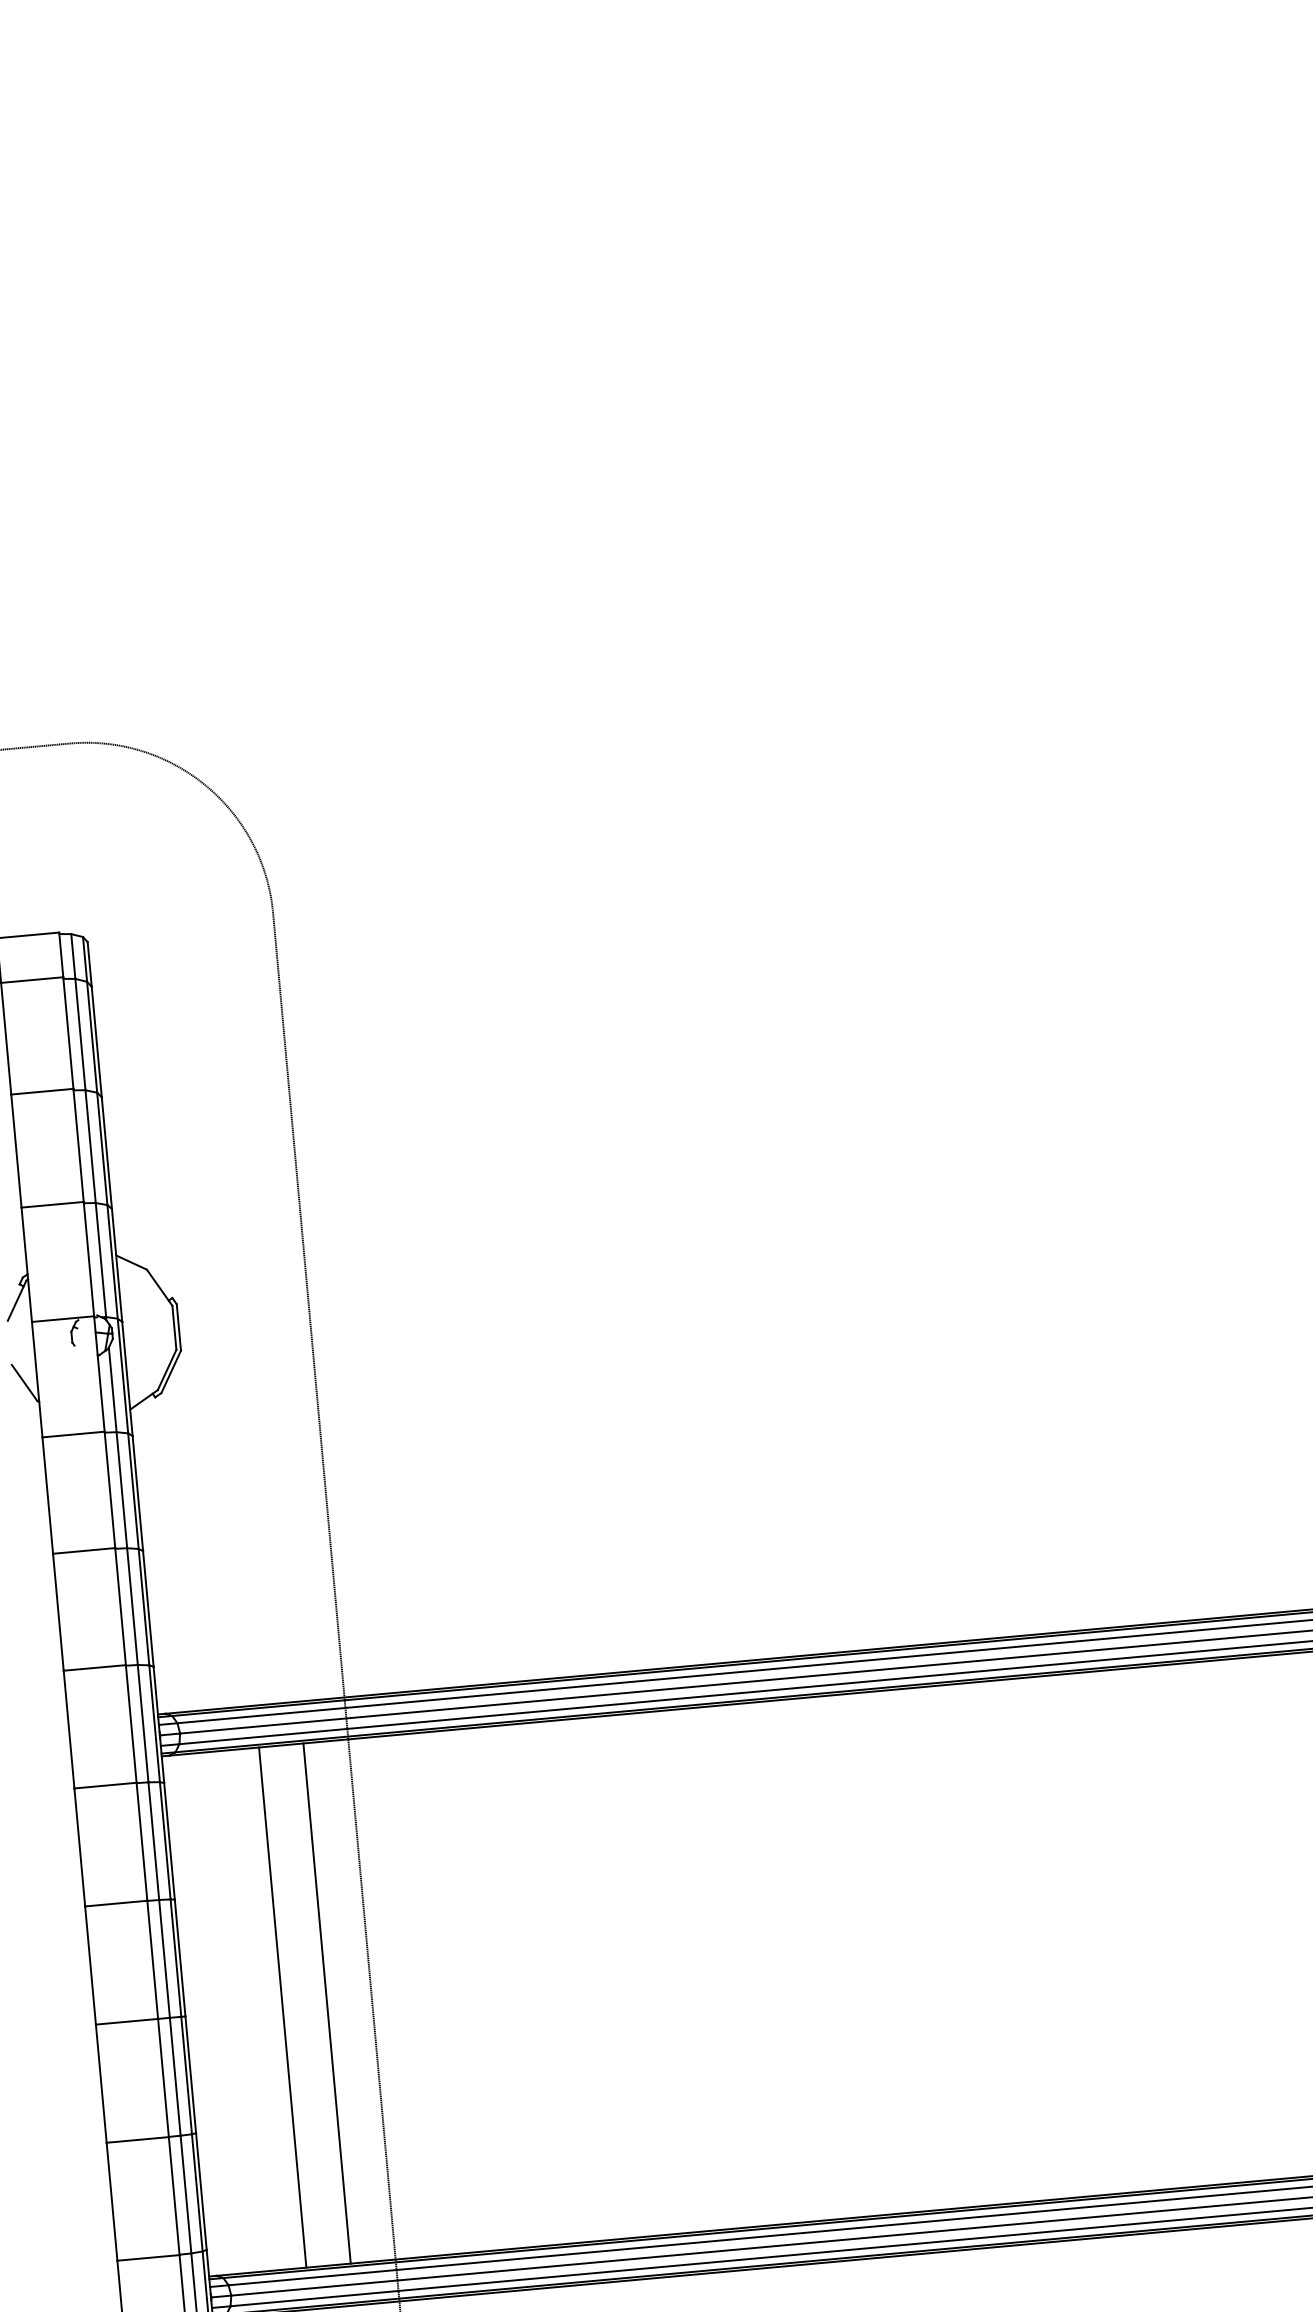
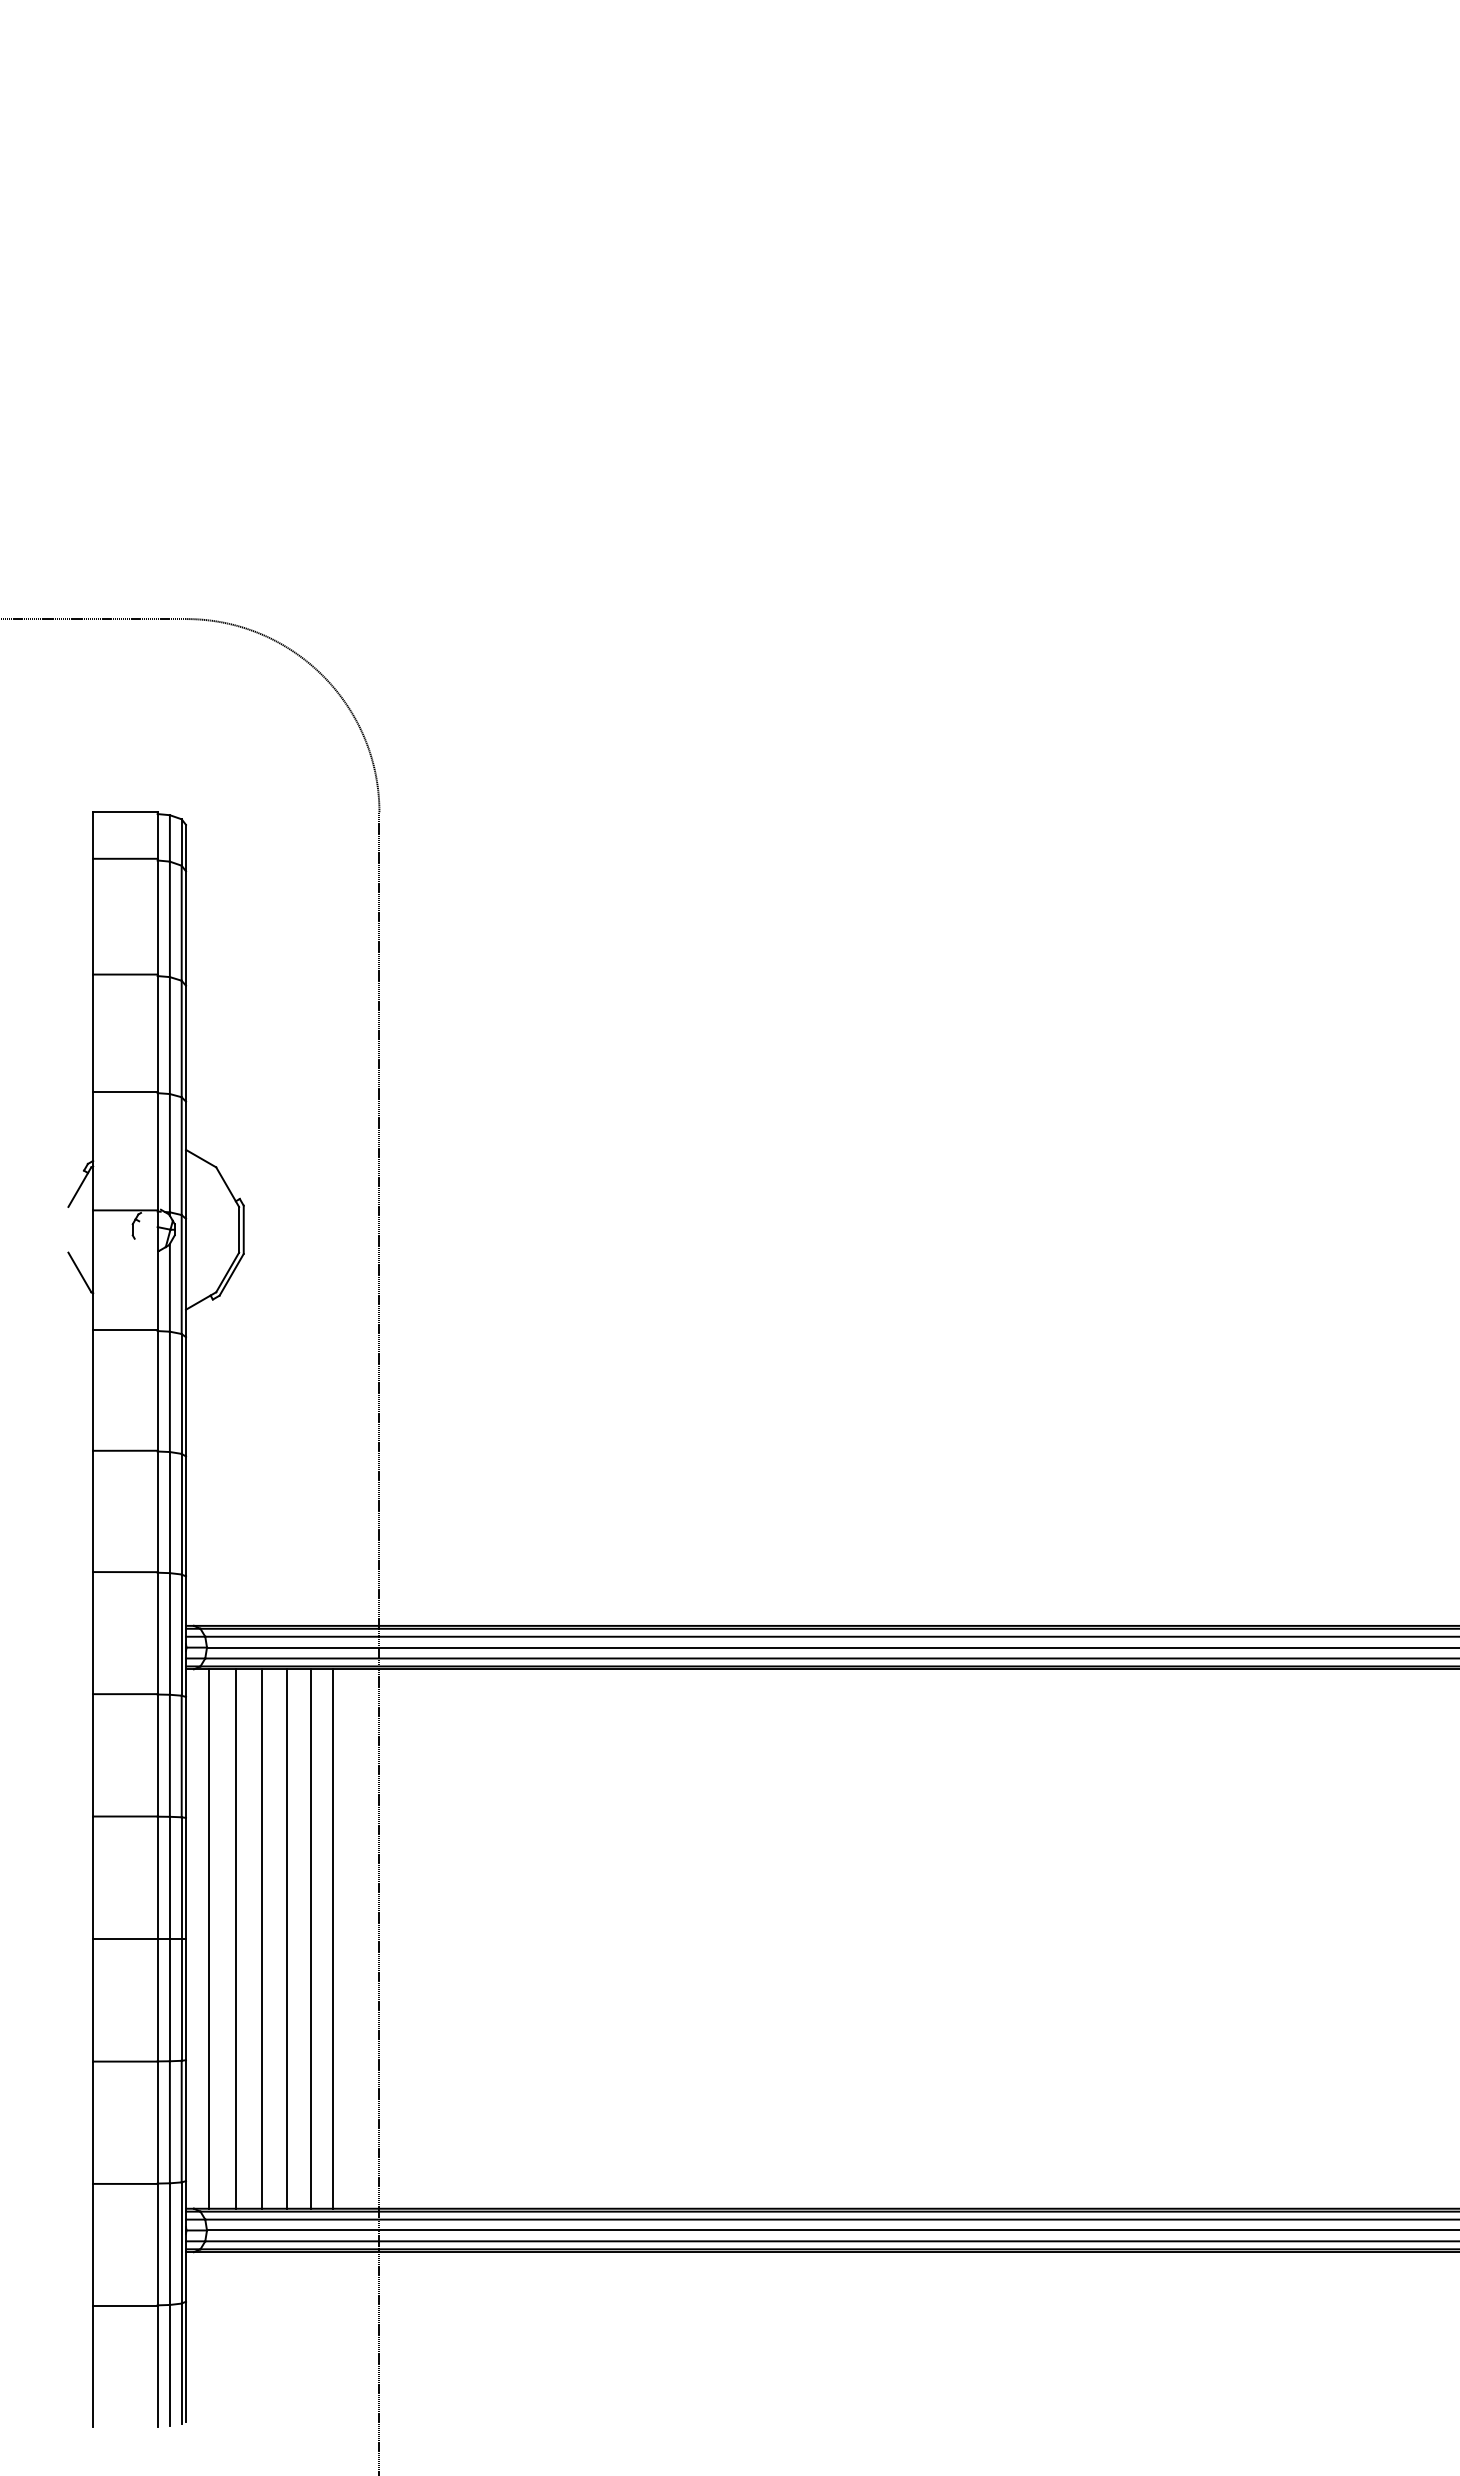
line: (305, 2005) -> (310, 1938), added
line: (258, 2009) -> (261, 1938), added
line: (233, 2011) -> (235, 1938), added
line: (208, 2013) -> (209, 1938), added

